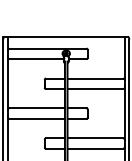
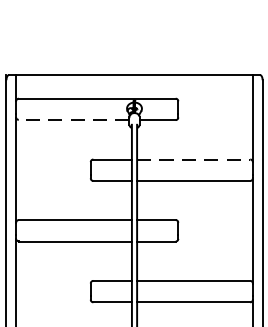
line: (36, 59) -> (74, 120), solid -> dashed
line: (95, 78) -> (193, 159), solid -> dashed

